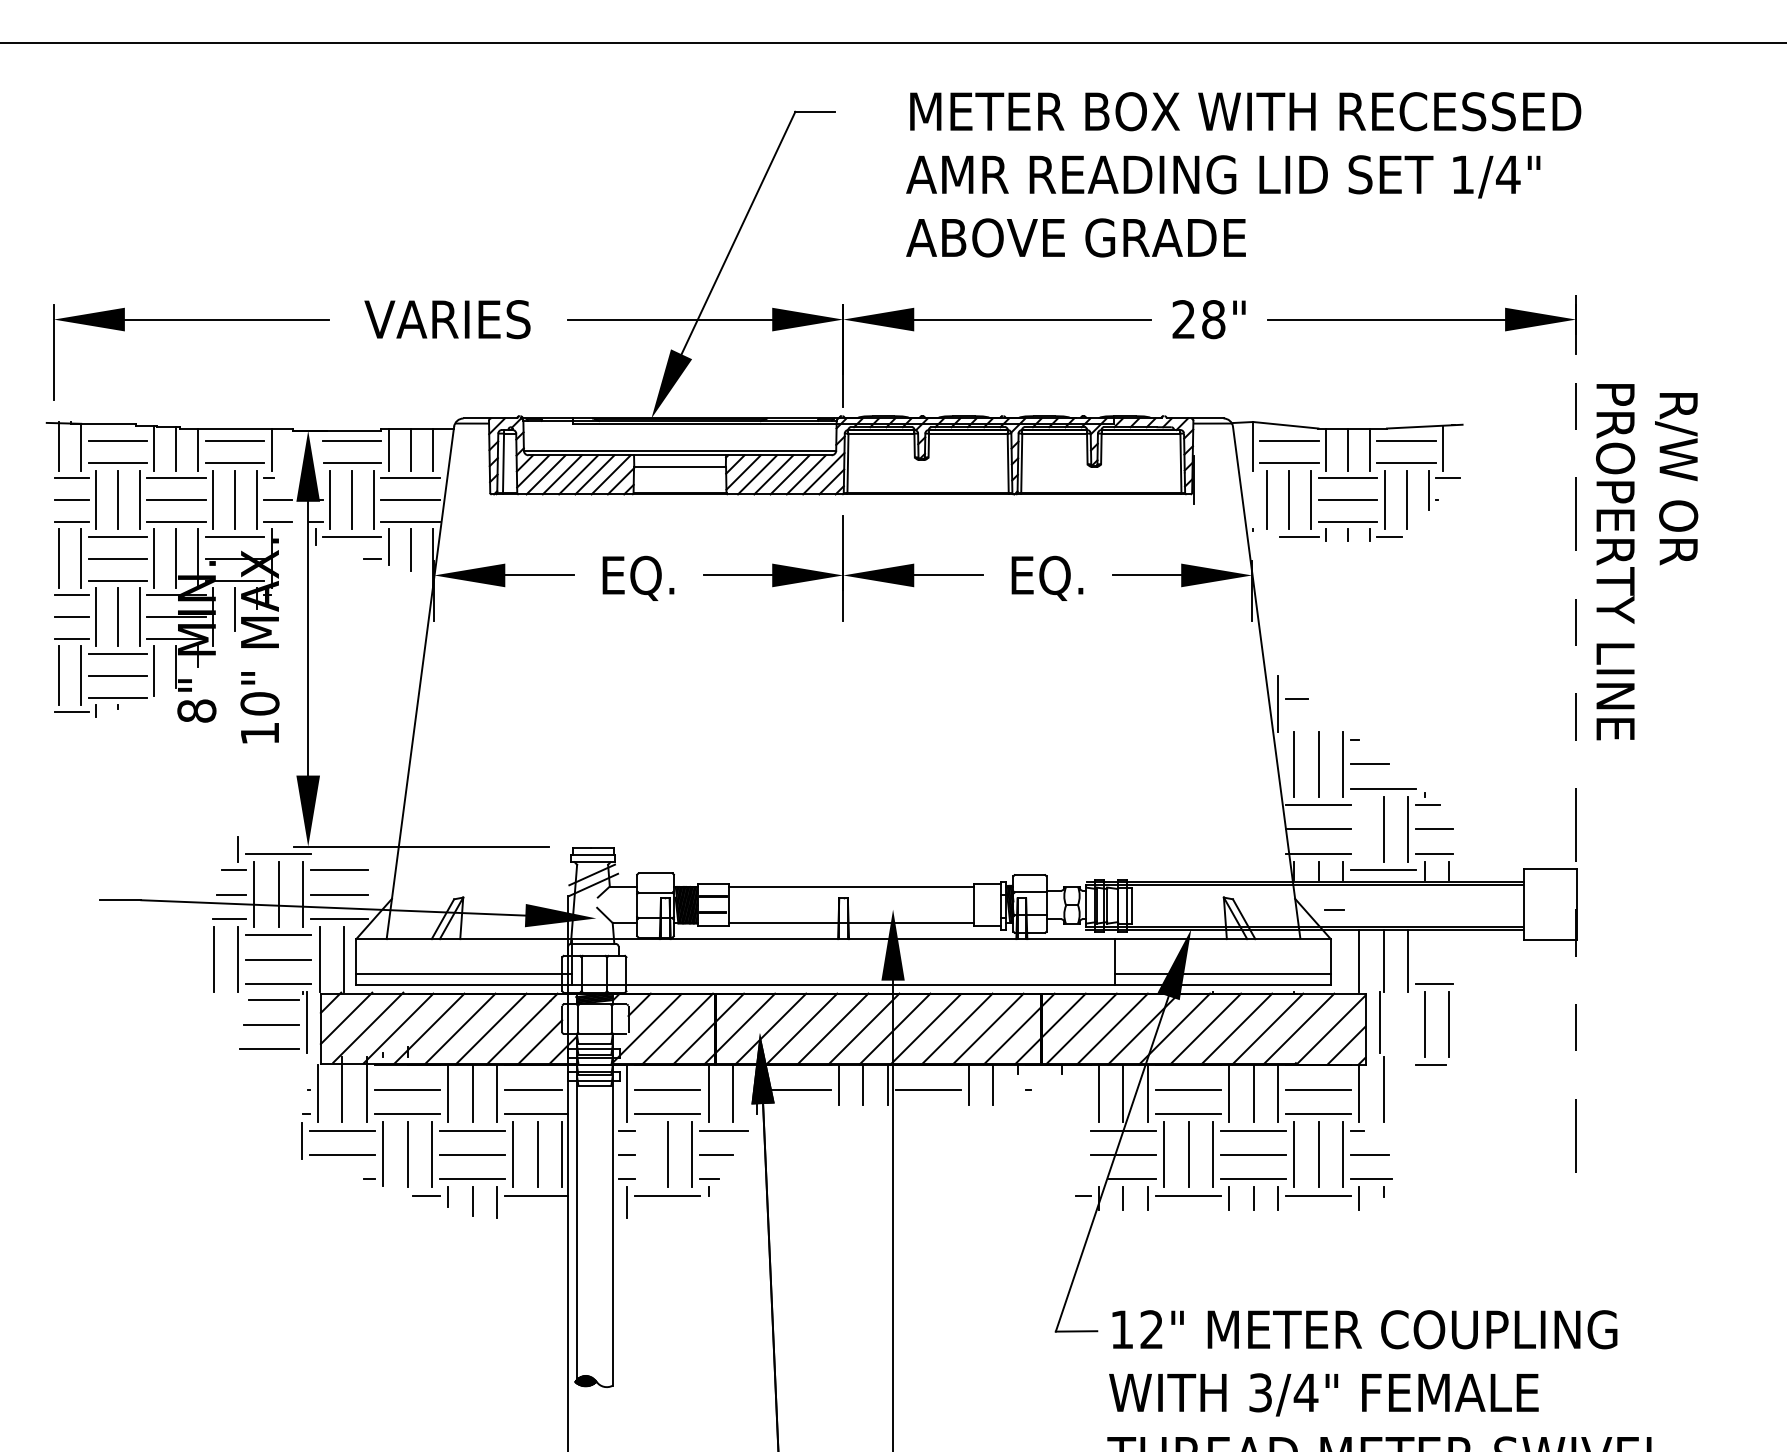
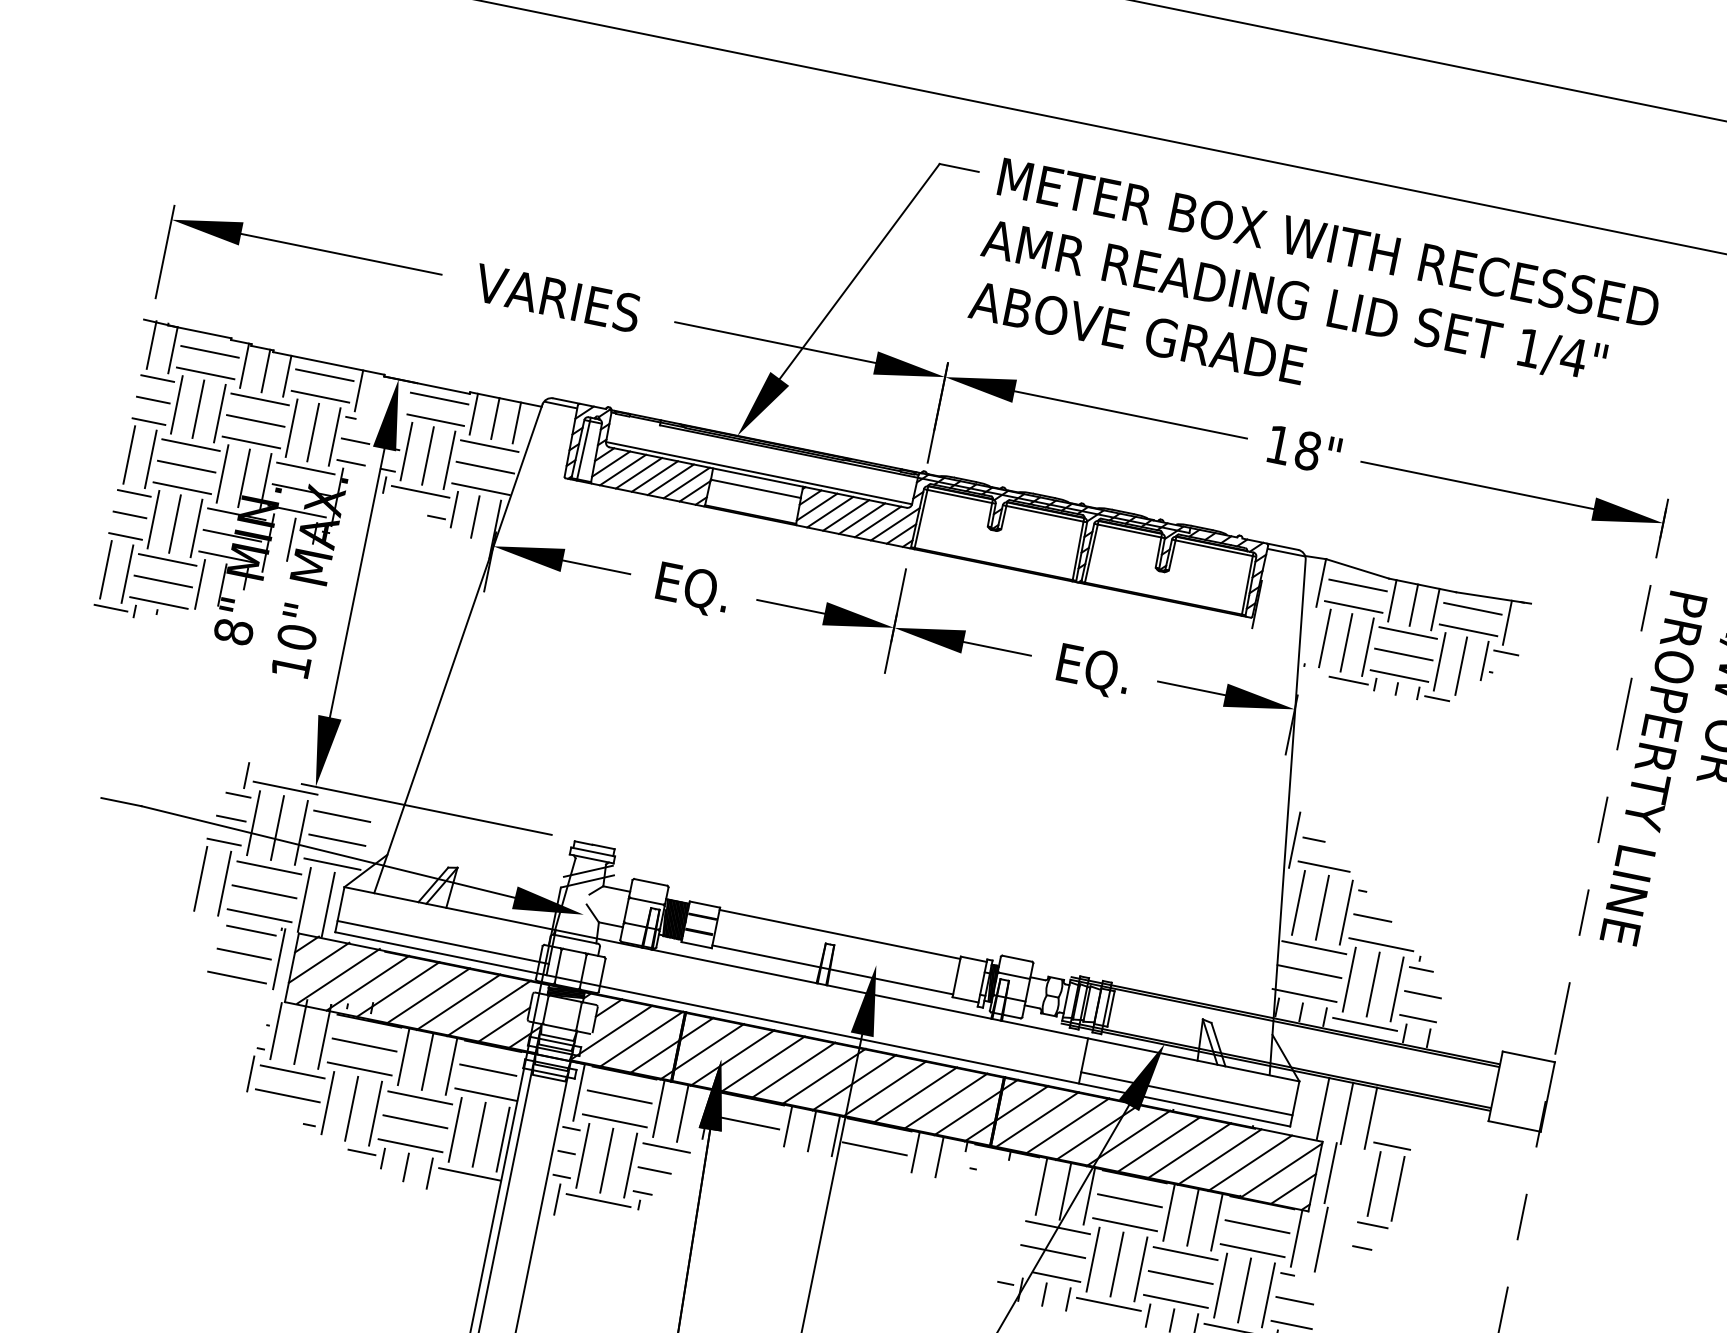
text: (1243, 174) -> (1314, 304), moved
text: (1183, 319) -> (1278, 444), 28" -> 18"
line: (1312, 723) -> (1324, 866), added
line: (1359, 829) -> (1349, 979), added
line: (1334, 909) -> (1362, 1247), moved
line: (643, 1154) -> (582, 1155), added

